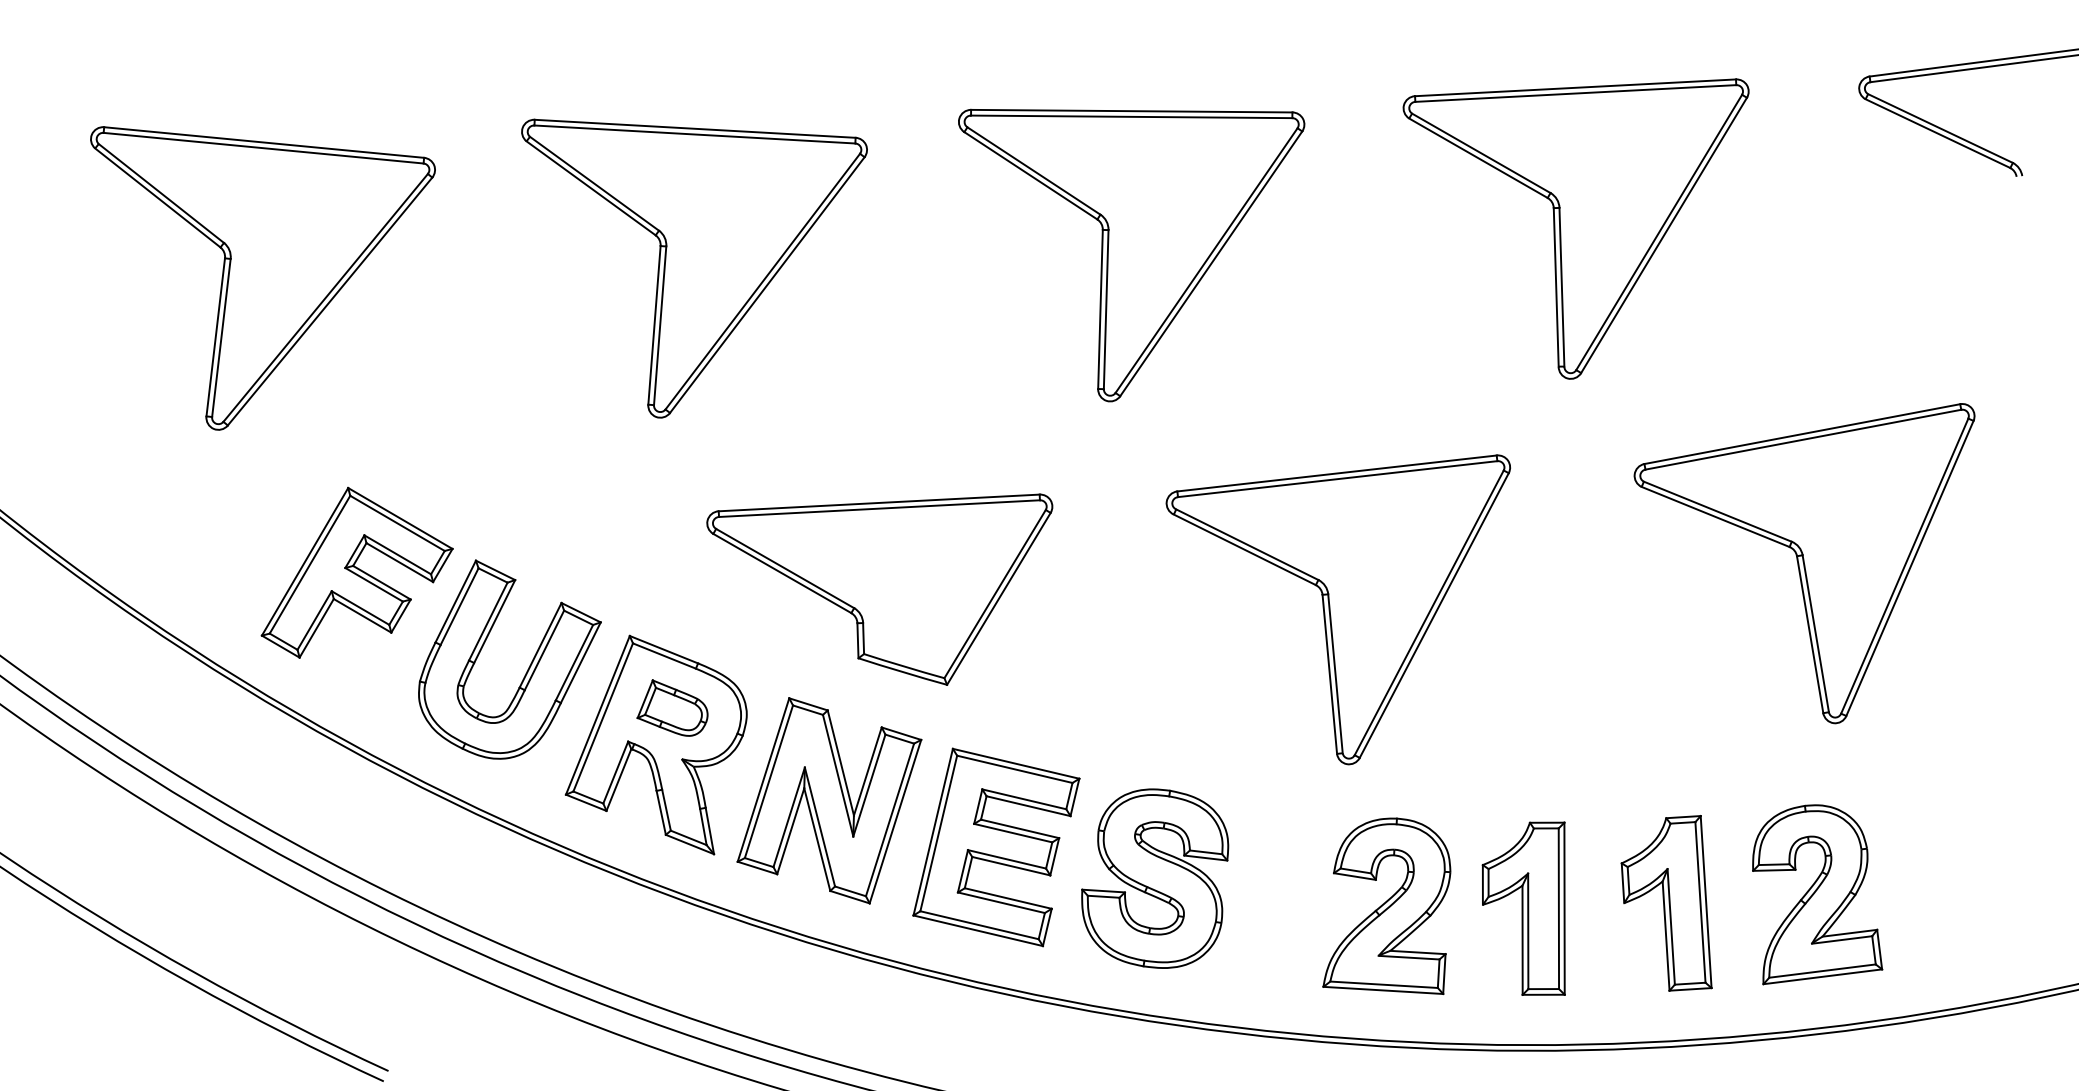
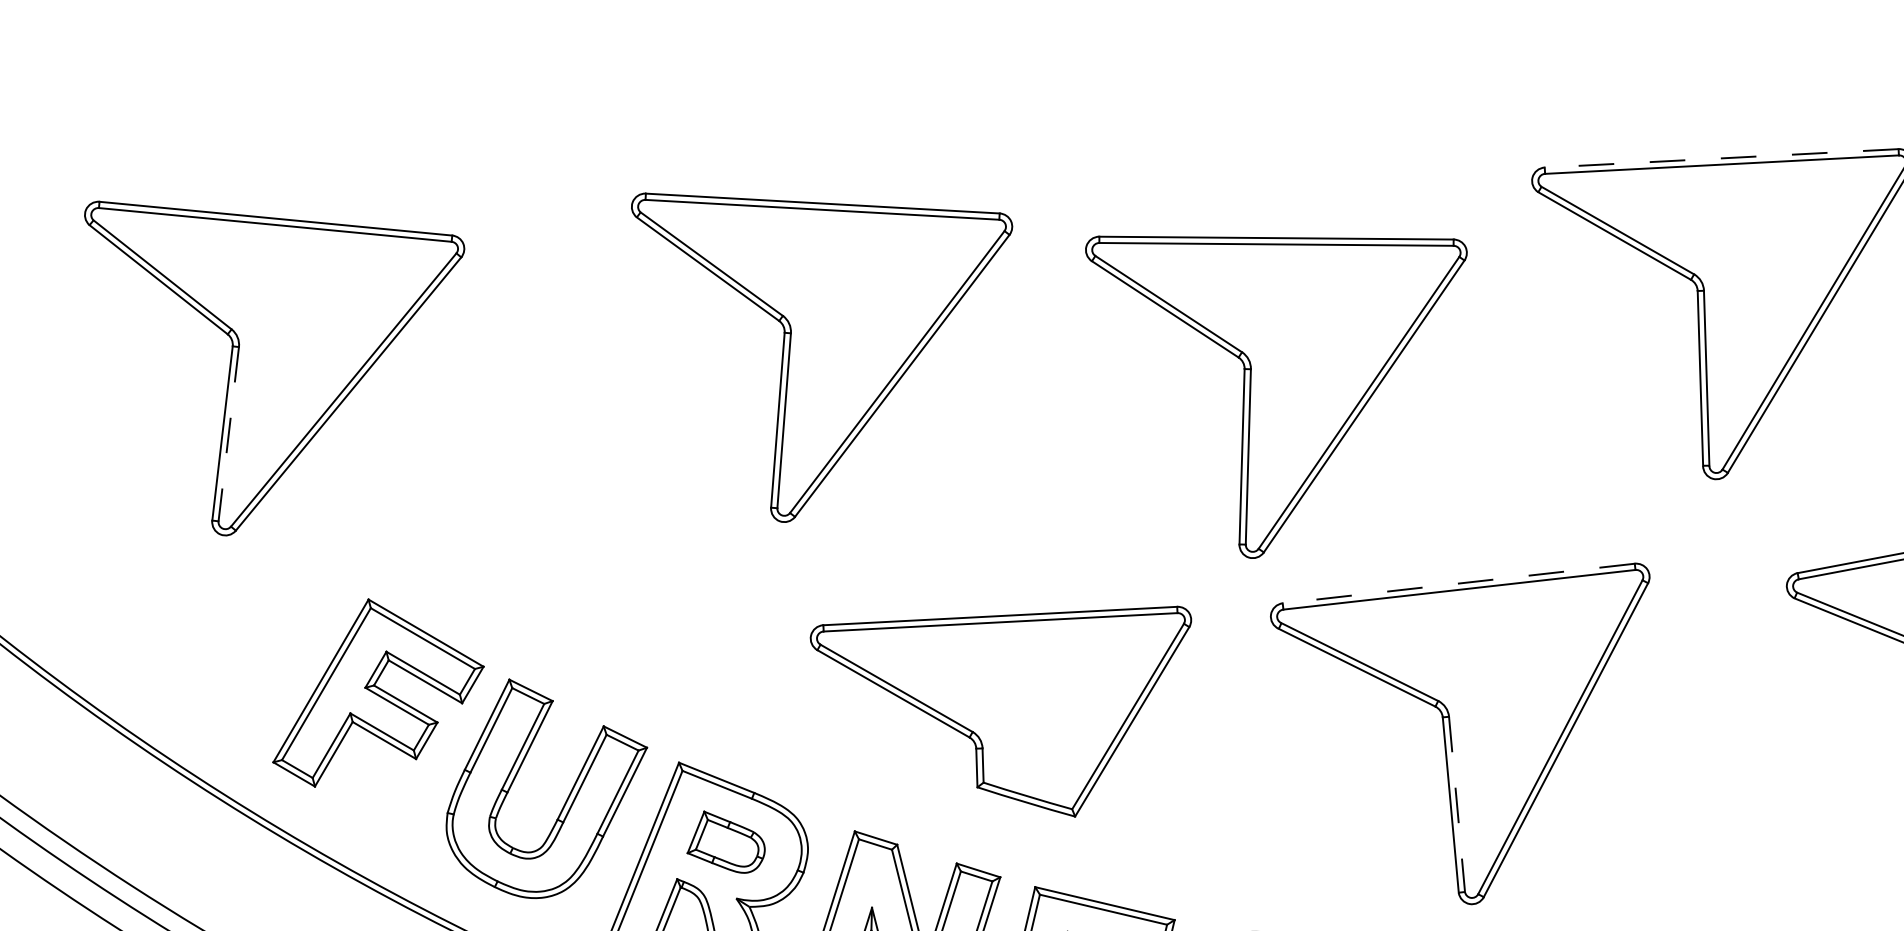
line: (1575, 87) -> (1721, 158), solid -> dashed
part: (1131, 255) -> (1276, 397), moved
part: (694, 268) -> (822, 357), moved
line: (221, 338) -> (228, 434), solid -> dashed
line: (1337, 473) -> (1459, 583), solid -> dashed
part: (879, 589) -> (1000, 711), moved
line: (1335, 673) -> (1457, 804), solid -> dashed

